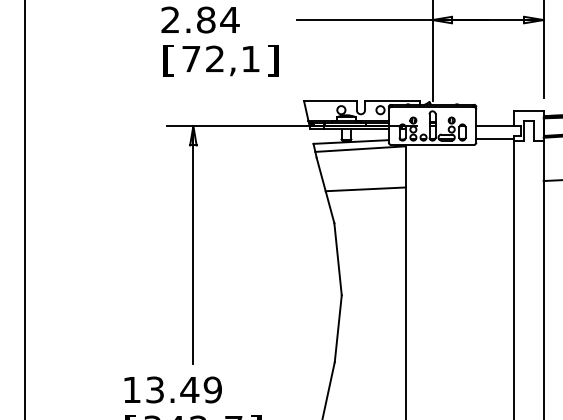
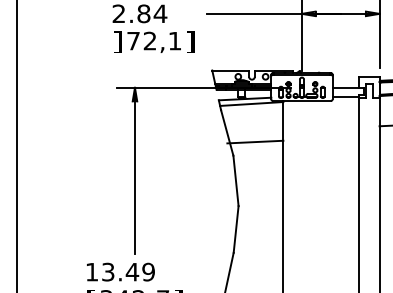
text: (168, 61) -> (117, 42), [ -> ]
line: (365, 188) -> (255, 141), moved

